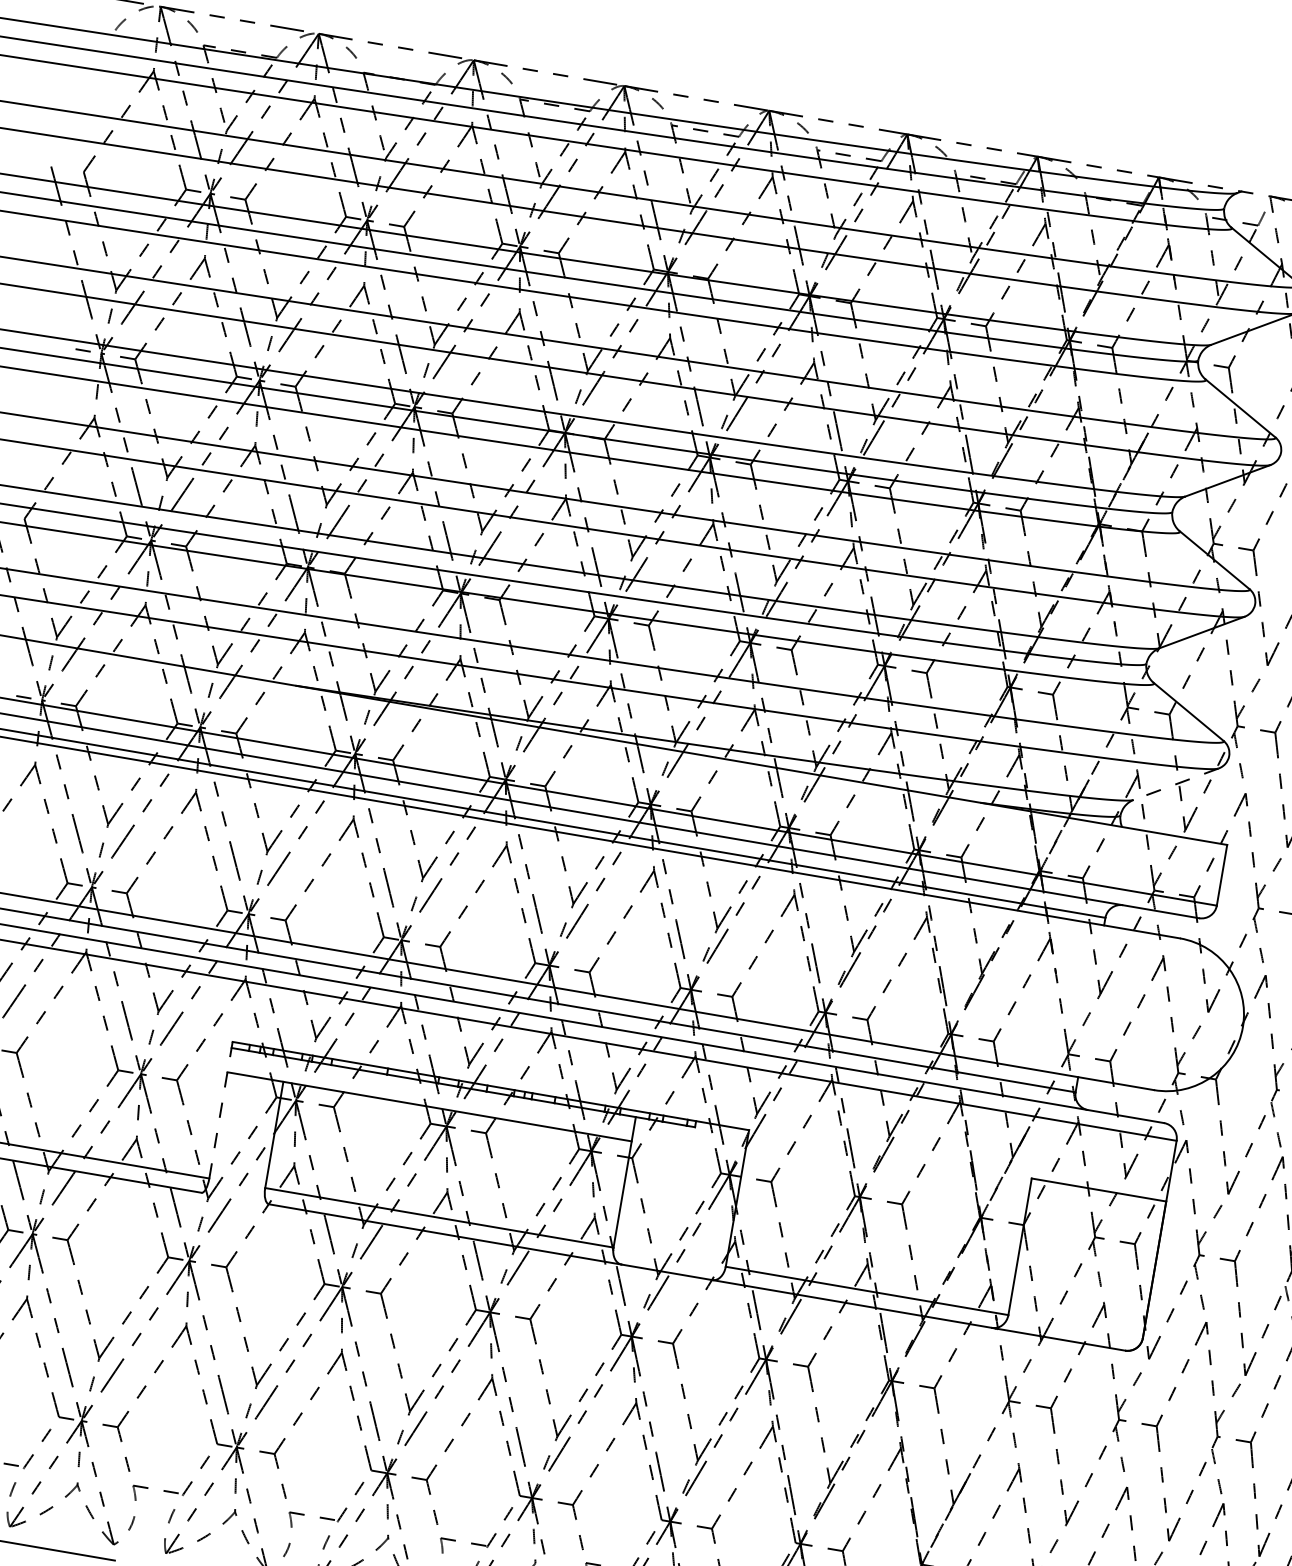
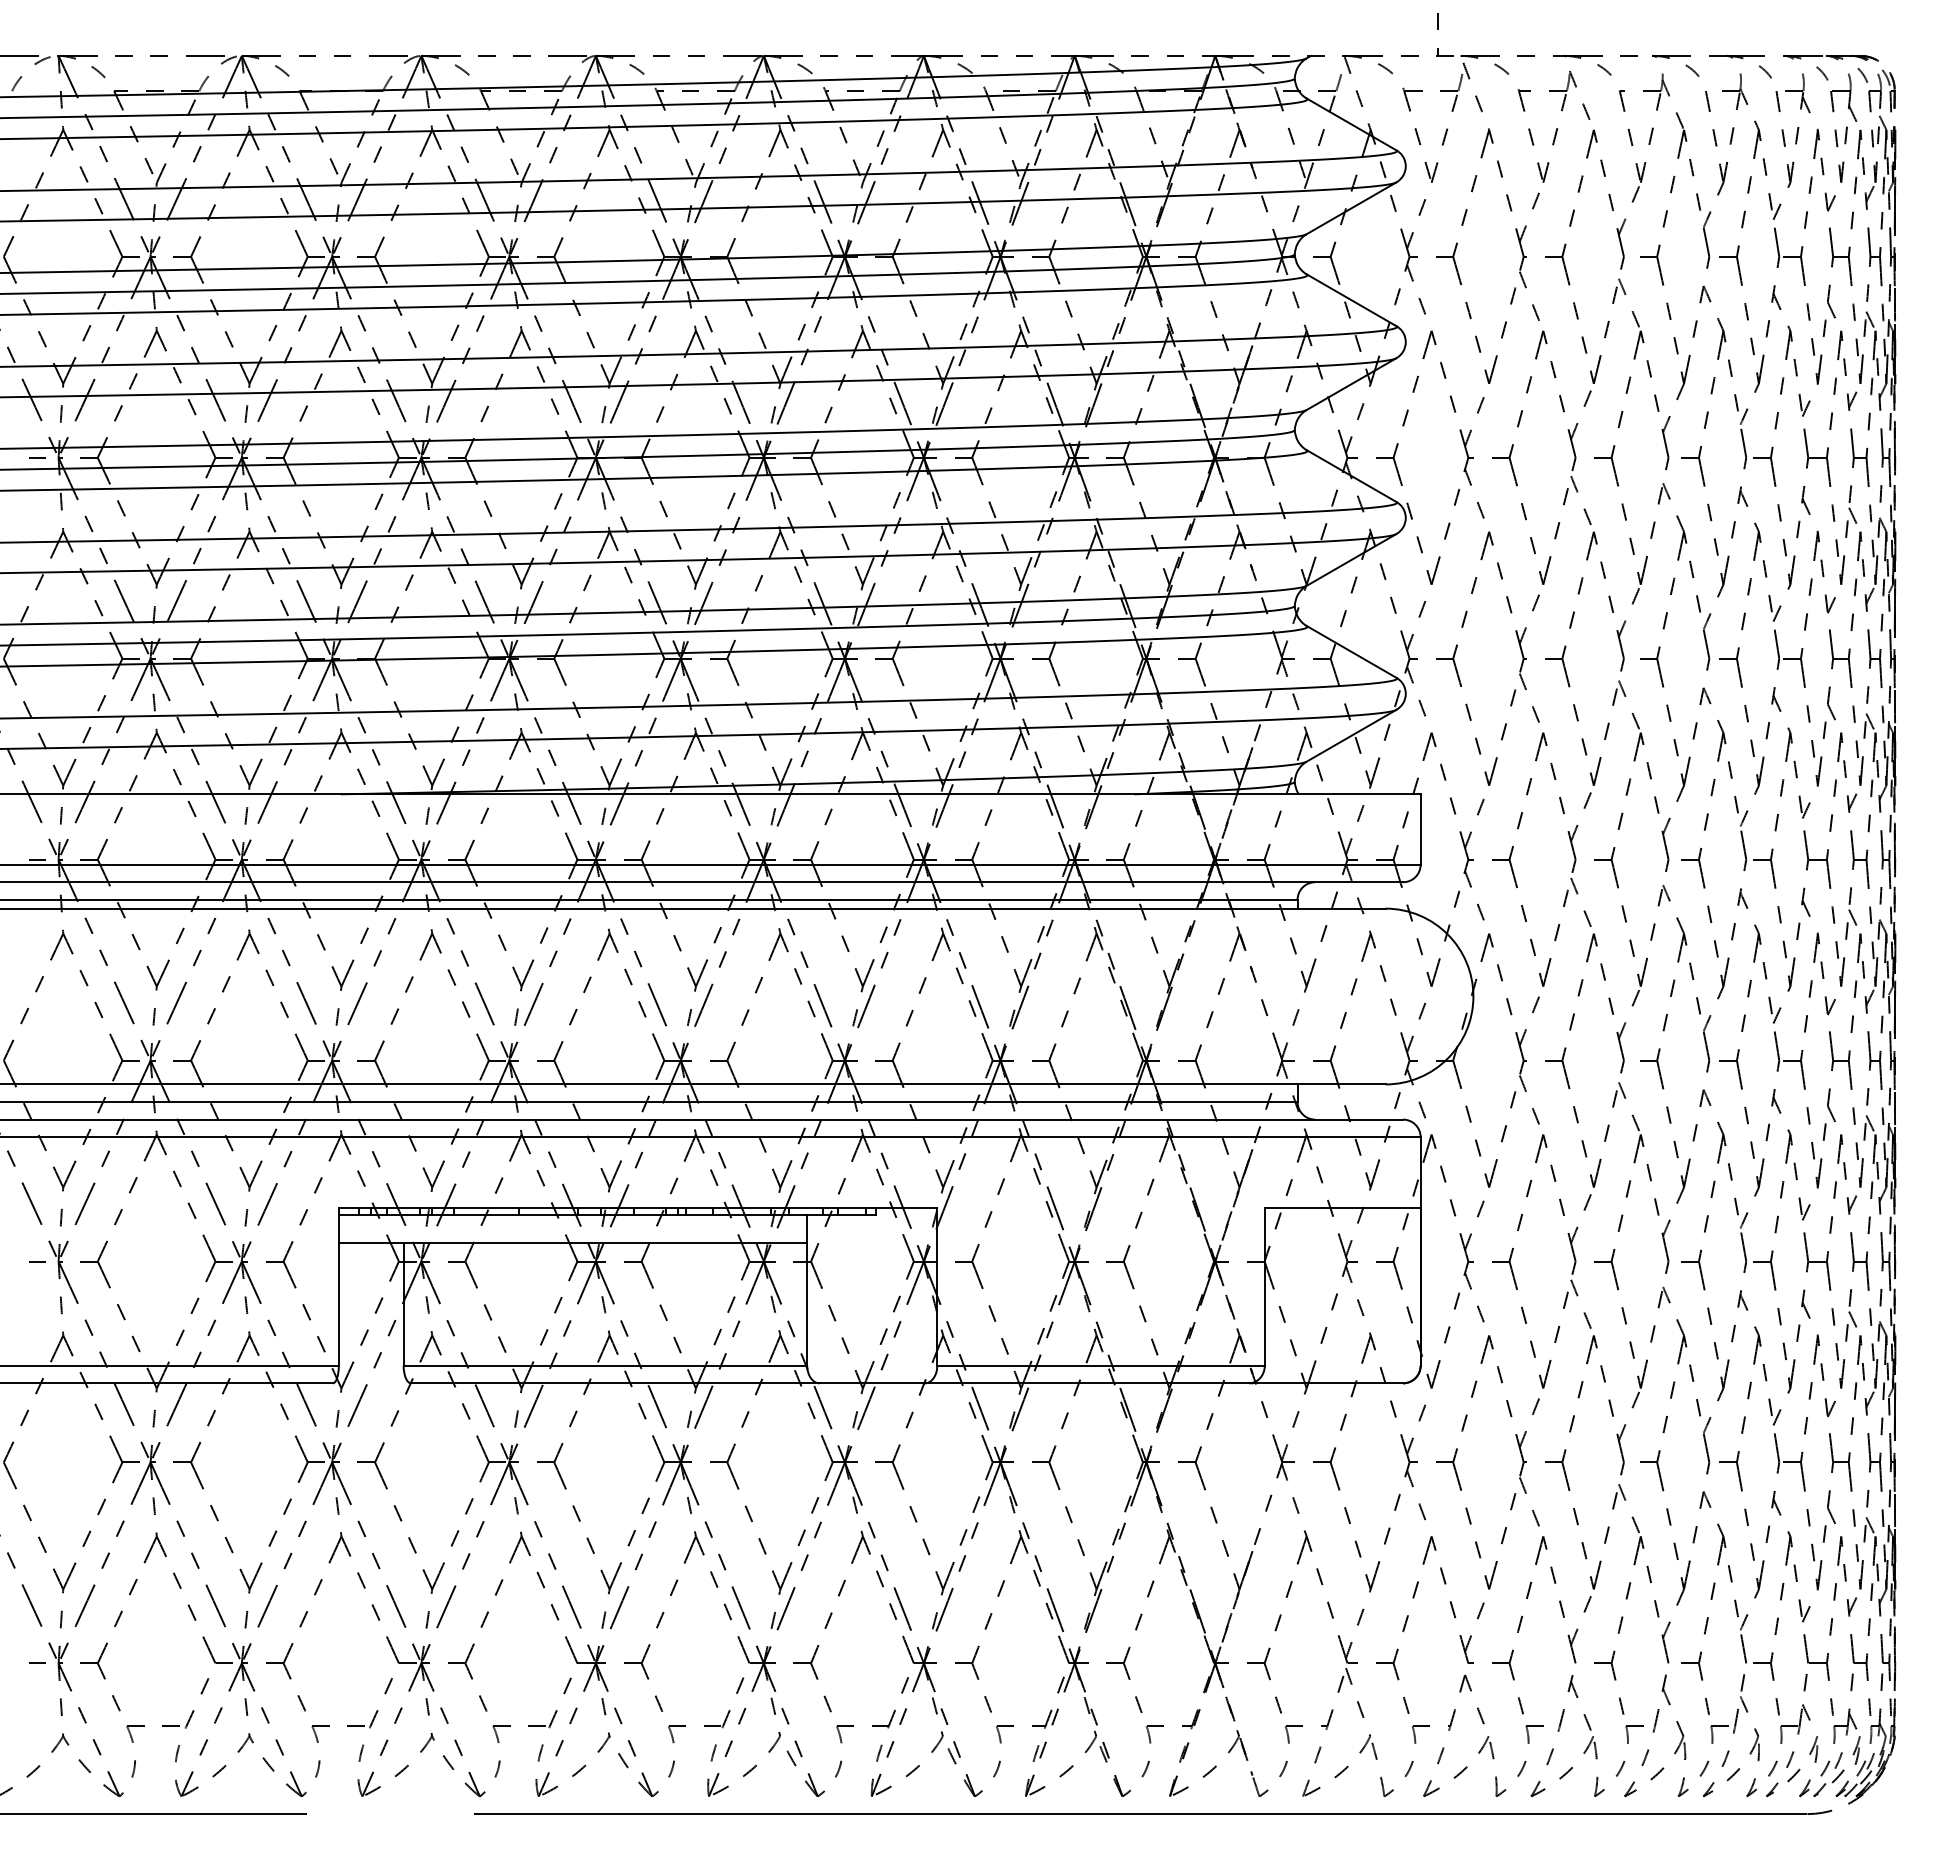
line: (1176, 783) -> (1351, 735), dashed -> solid
line: (220, 1110) -> (338, 1287), dashed -> solid

